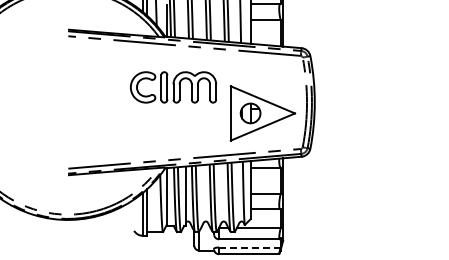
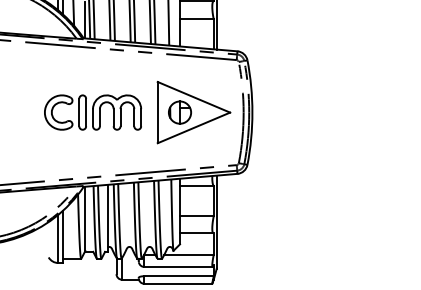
part: (173, 87) -> (93, 112), moved
part: (262, 113) -> (193, 112), moved
line: (249, 247) -> (178, 276), dashed -> solid

